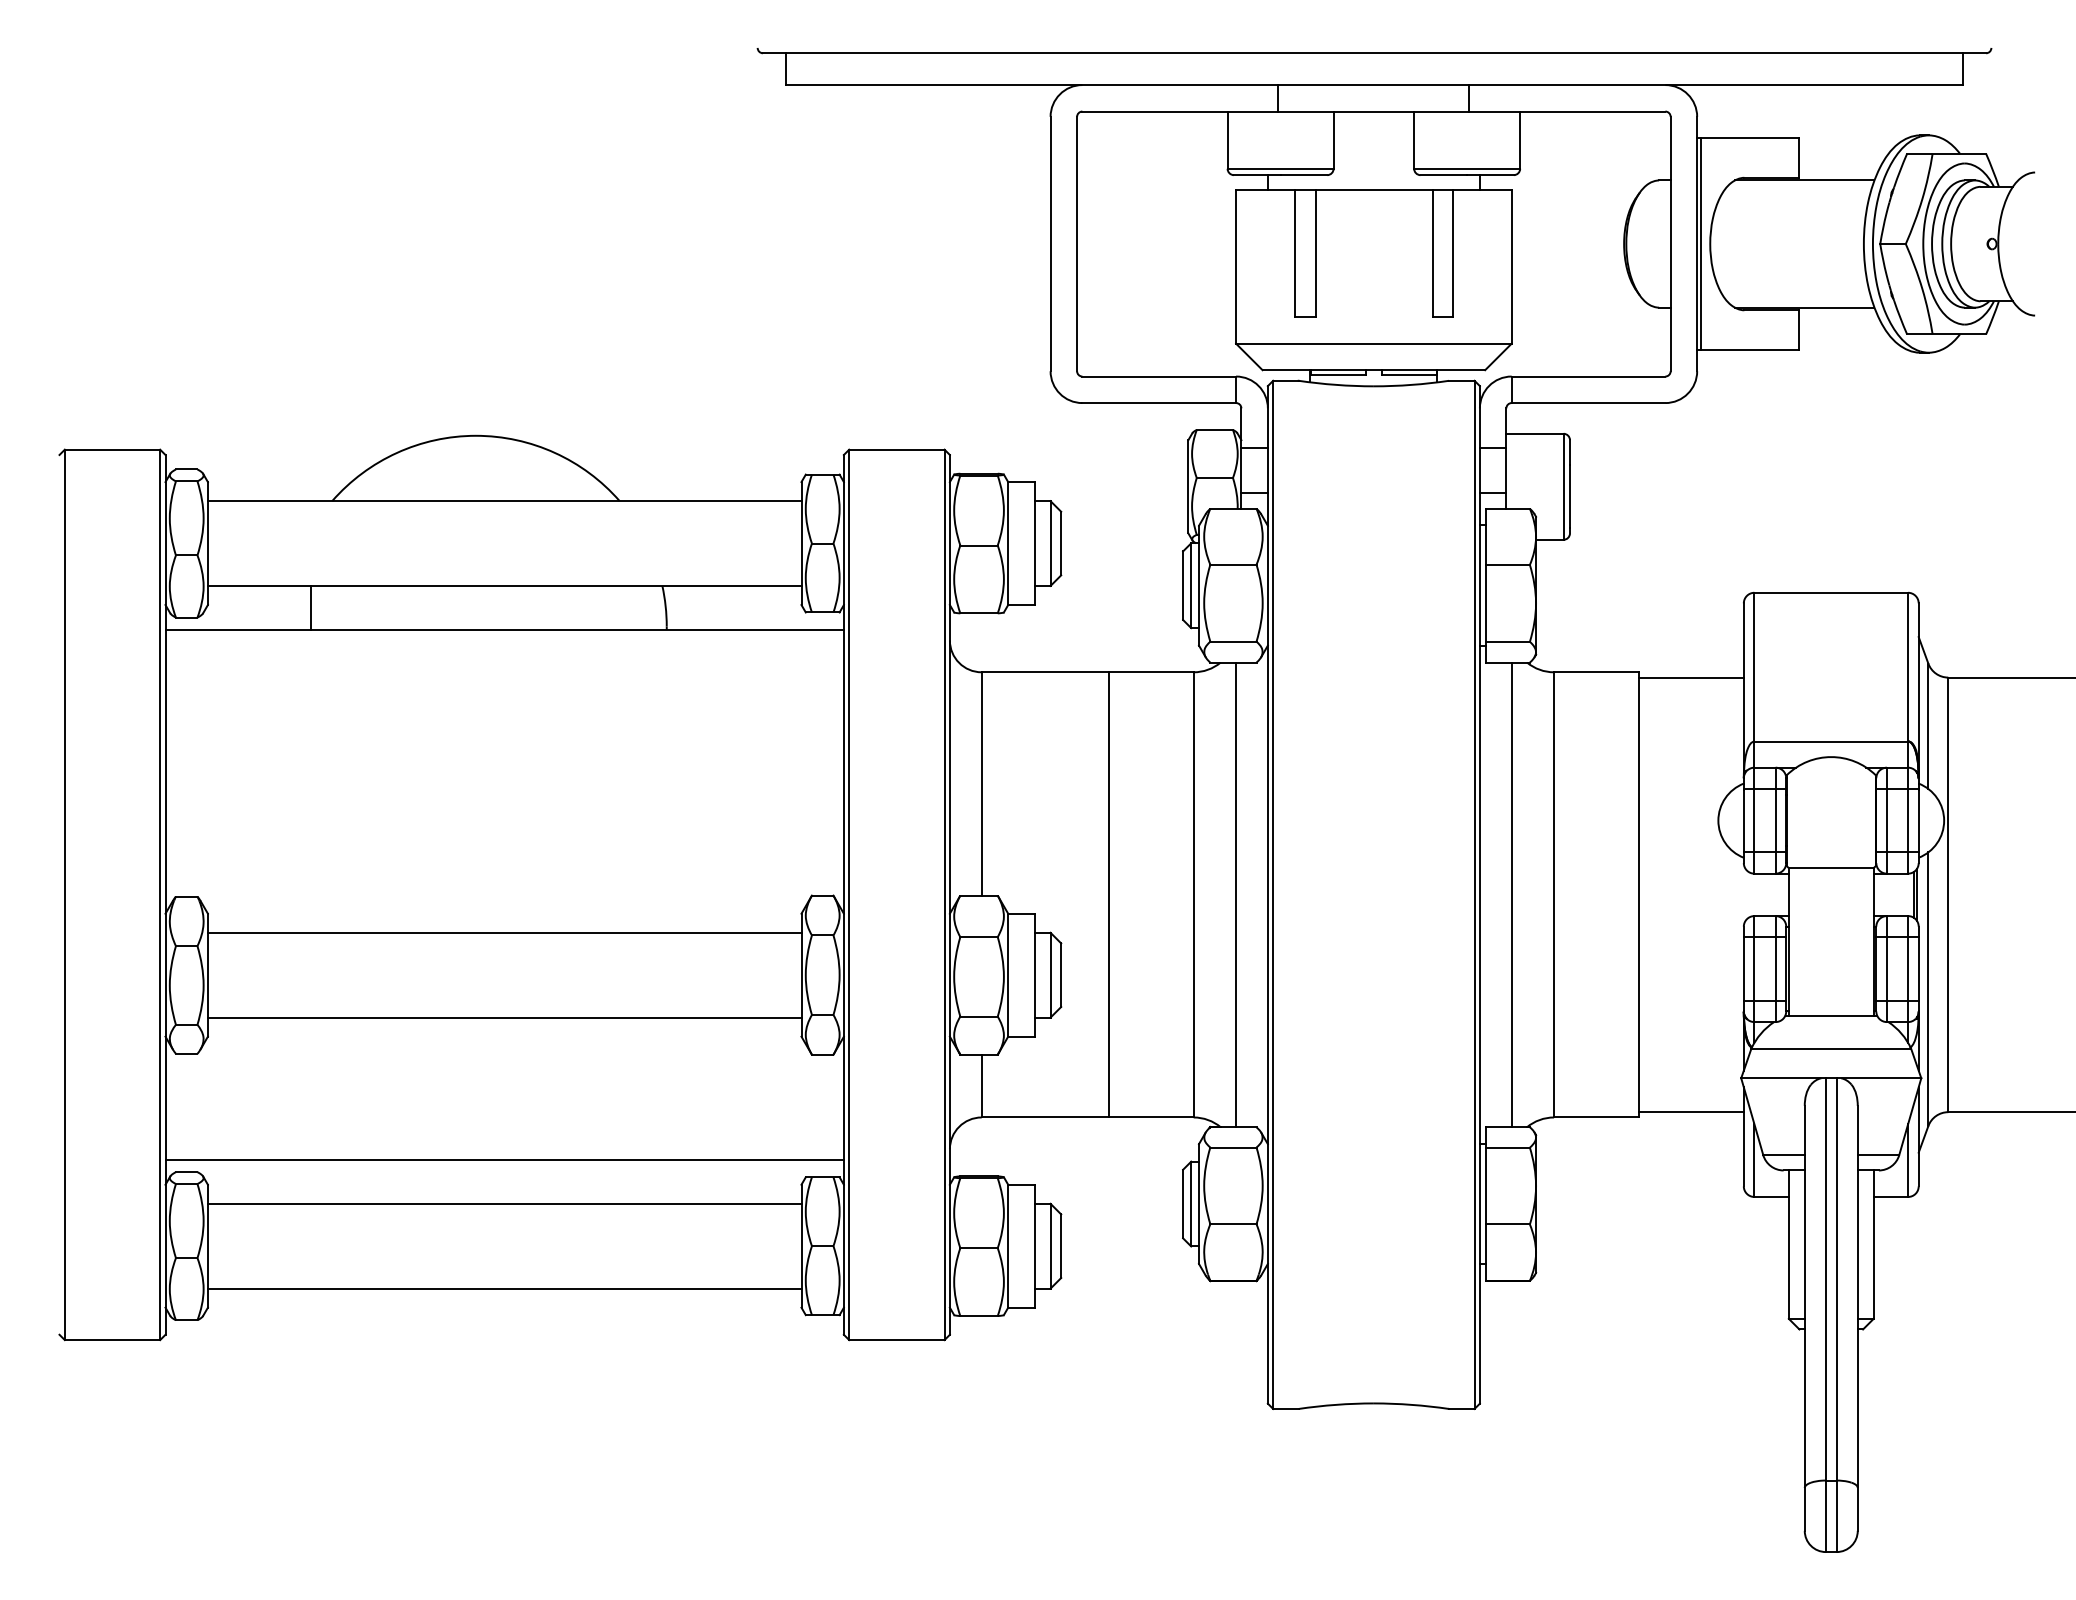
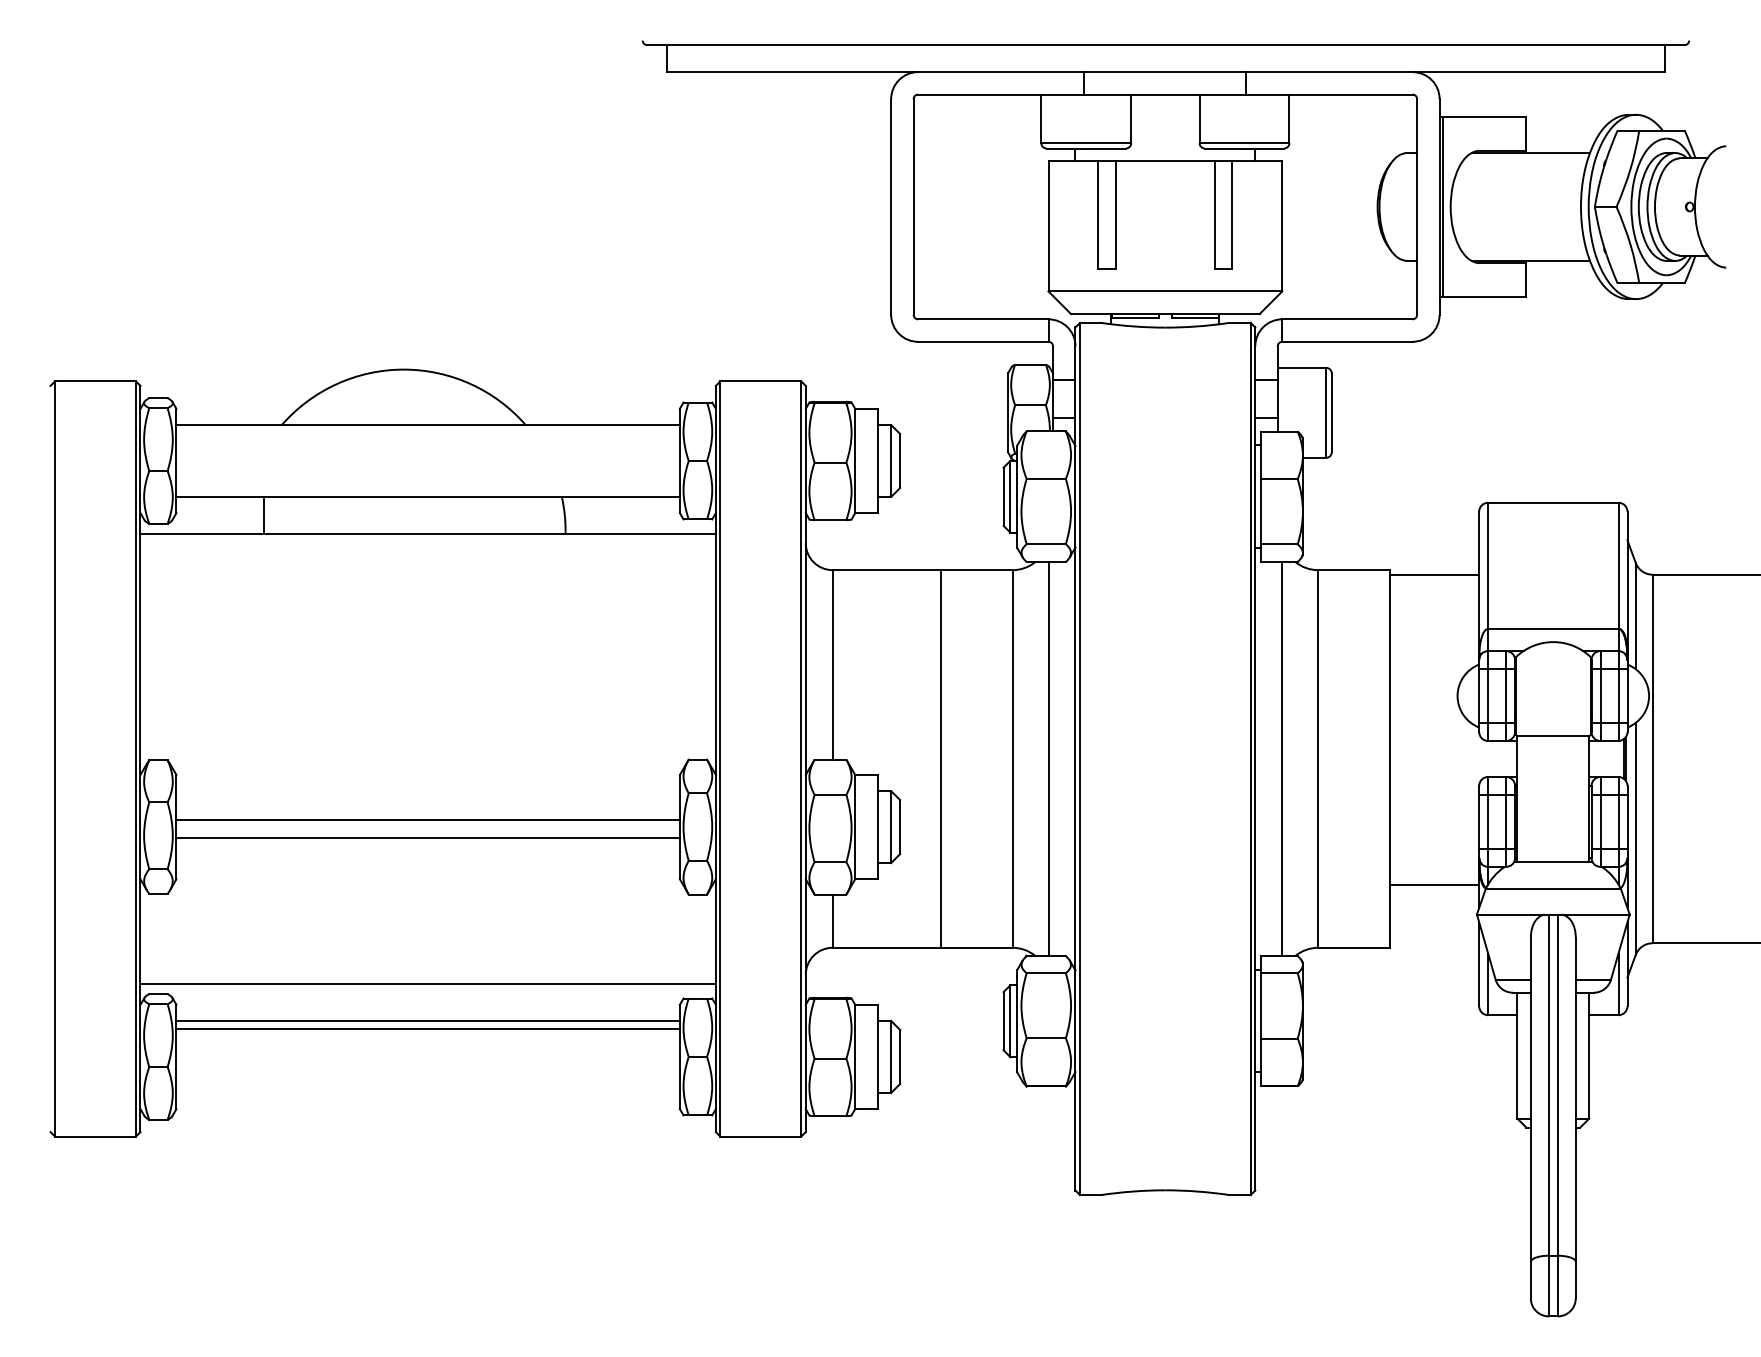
line: (503, 933) -> (427, 838), moved
line: (503, 1018) -> (427, 820), moved
line: (1691, 1112) -> (1434, 885), moved
line: (503, 1288) -> (427, 1028), moved

